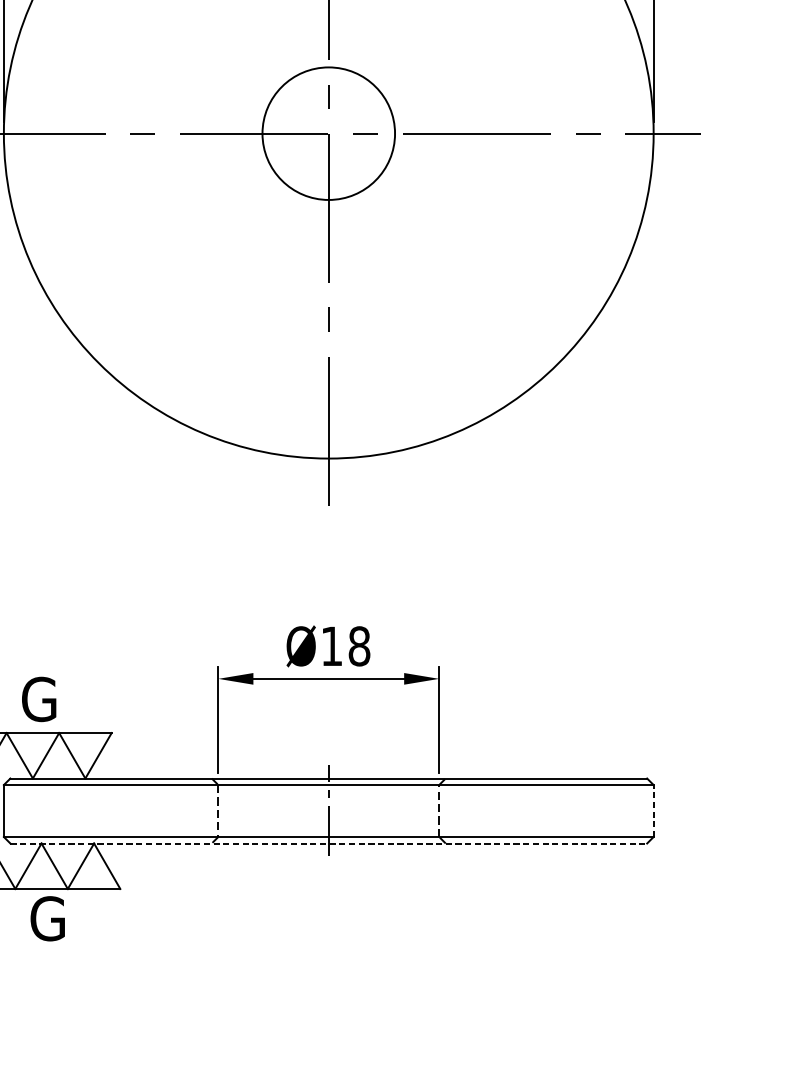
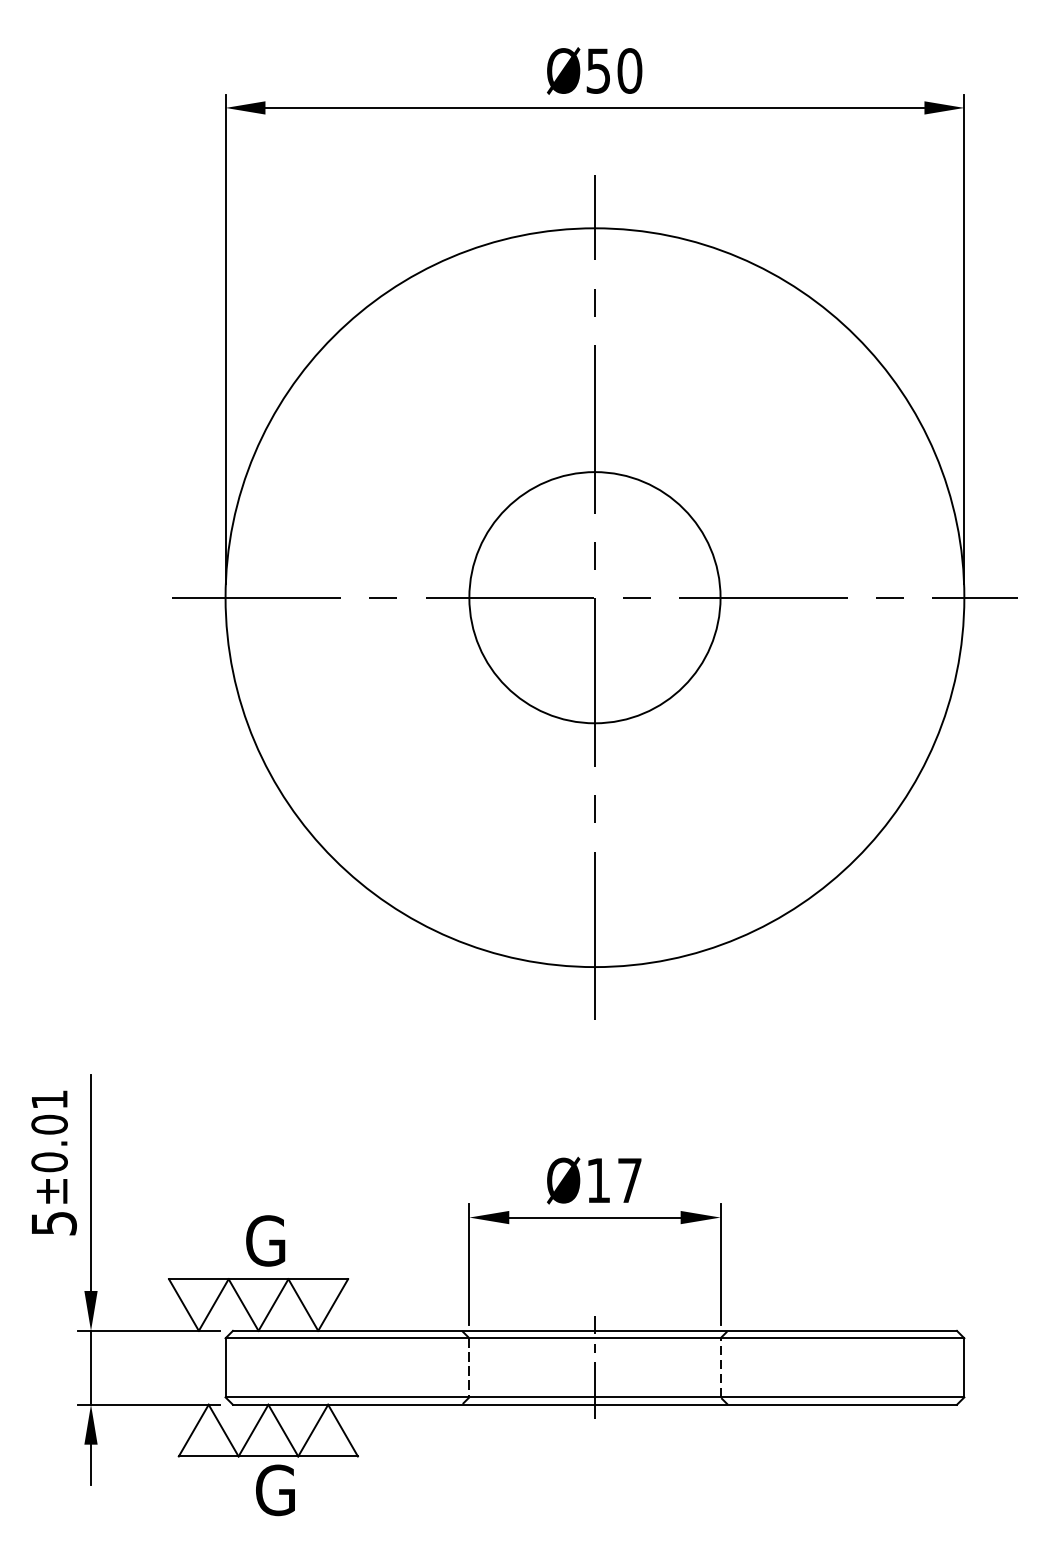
circle: (328, 133) -> (594, 597), size x1.67
text: (359, 646) -> (629, 1180), Ø18 -> Ø17
line: (653, 810) -> (964, 1367), dashed -> solid
line: (328, 843) -> (594, 1404), dashed -> solid

